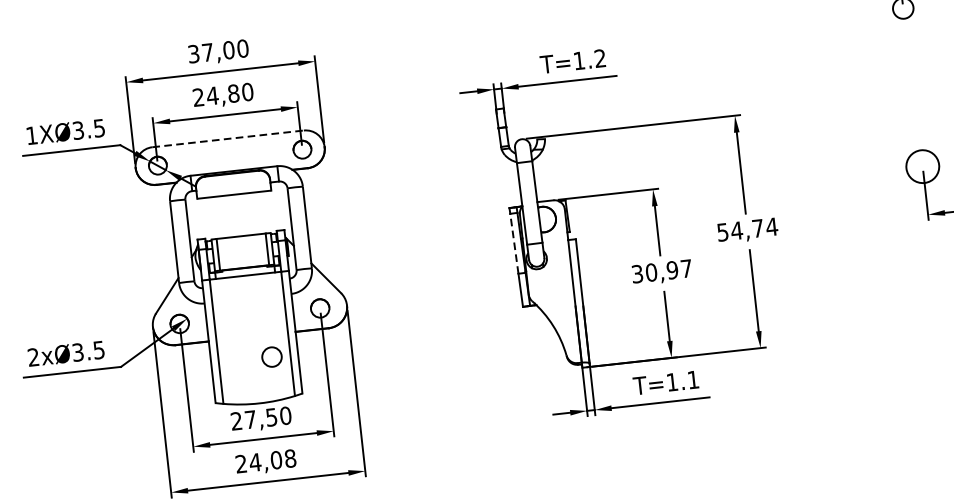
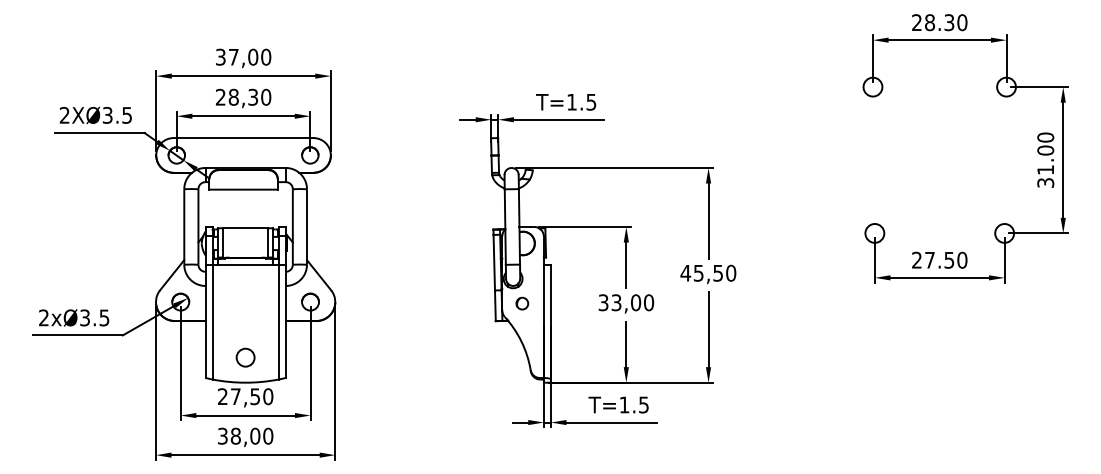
text: (600, 57) -> (591, 101), T=1.2 -> T=1.5
text: (223, 93) -> (243, 96), 24,80 -> 28,30
text: (31, 134) -> (64, 114), 1XØ3.5 -> 2XØ3.5
line: (228, 139) -> (243, 138), dashed -> solid
circle: (922, 165) -> (874, 232), size x0.62
text: (747, 228) -> (708, 272), 54,74 -> 45,50
line: (514, 243) -> (494, 262), dashed -> solid
text: (668, 270) -> (632, 302), 30,97 -> 33,00
part: (549, 284) -> (522, 303), added
circle: (271, 356) -> (245, 357), moved
text: (692, 379) -> (643, 404), T=1.1 -> T=1.5
text: (265, 460) -> (245, 435), 24,08 -> 38,00

